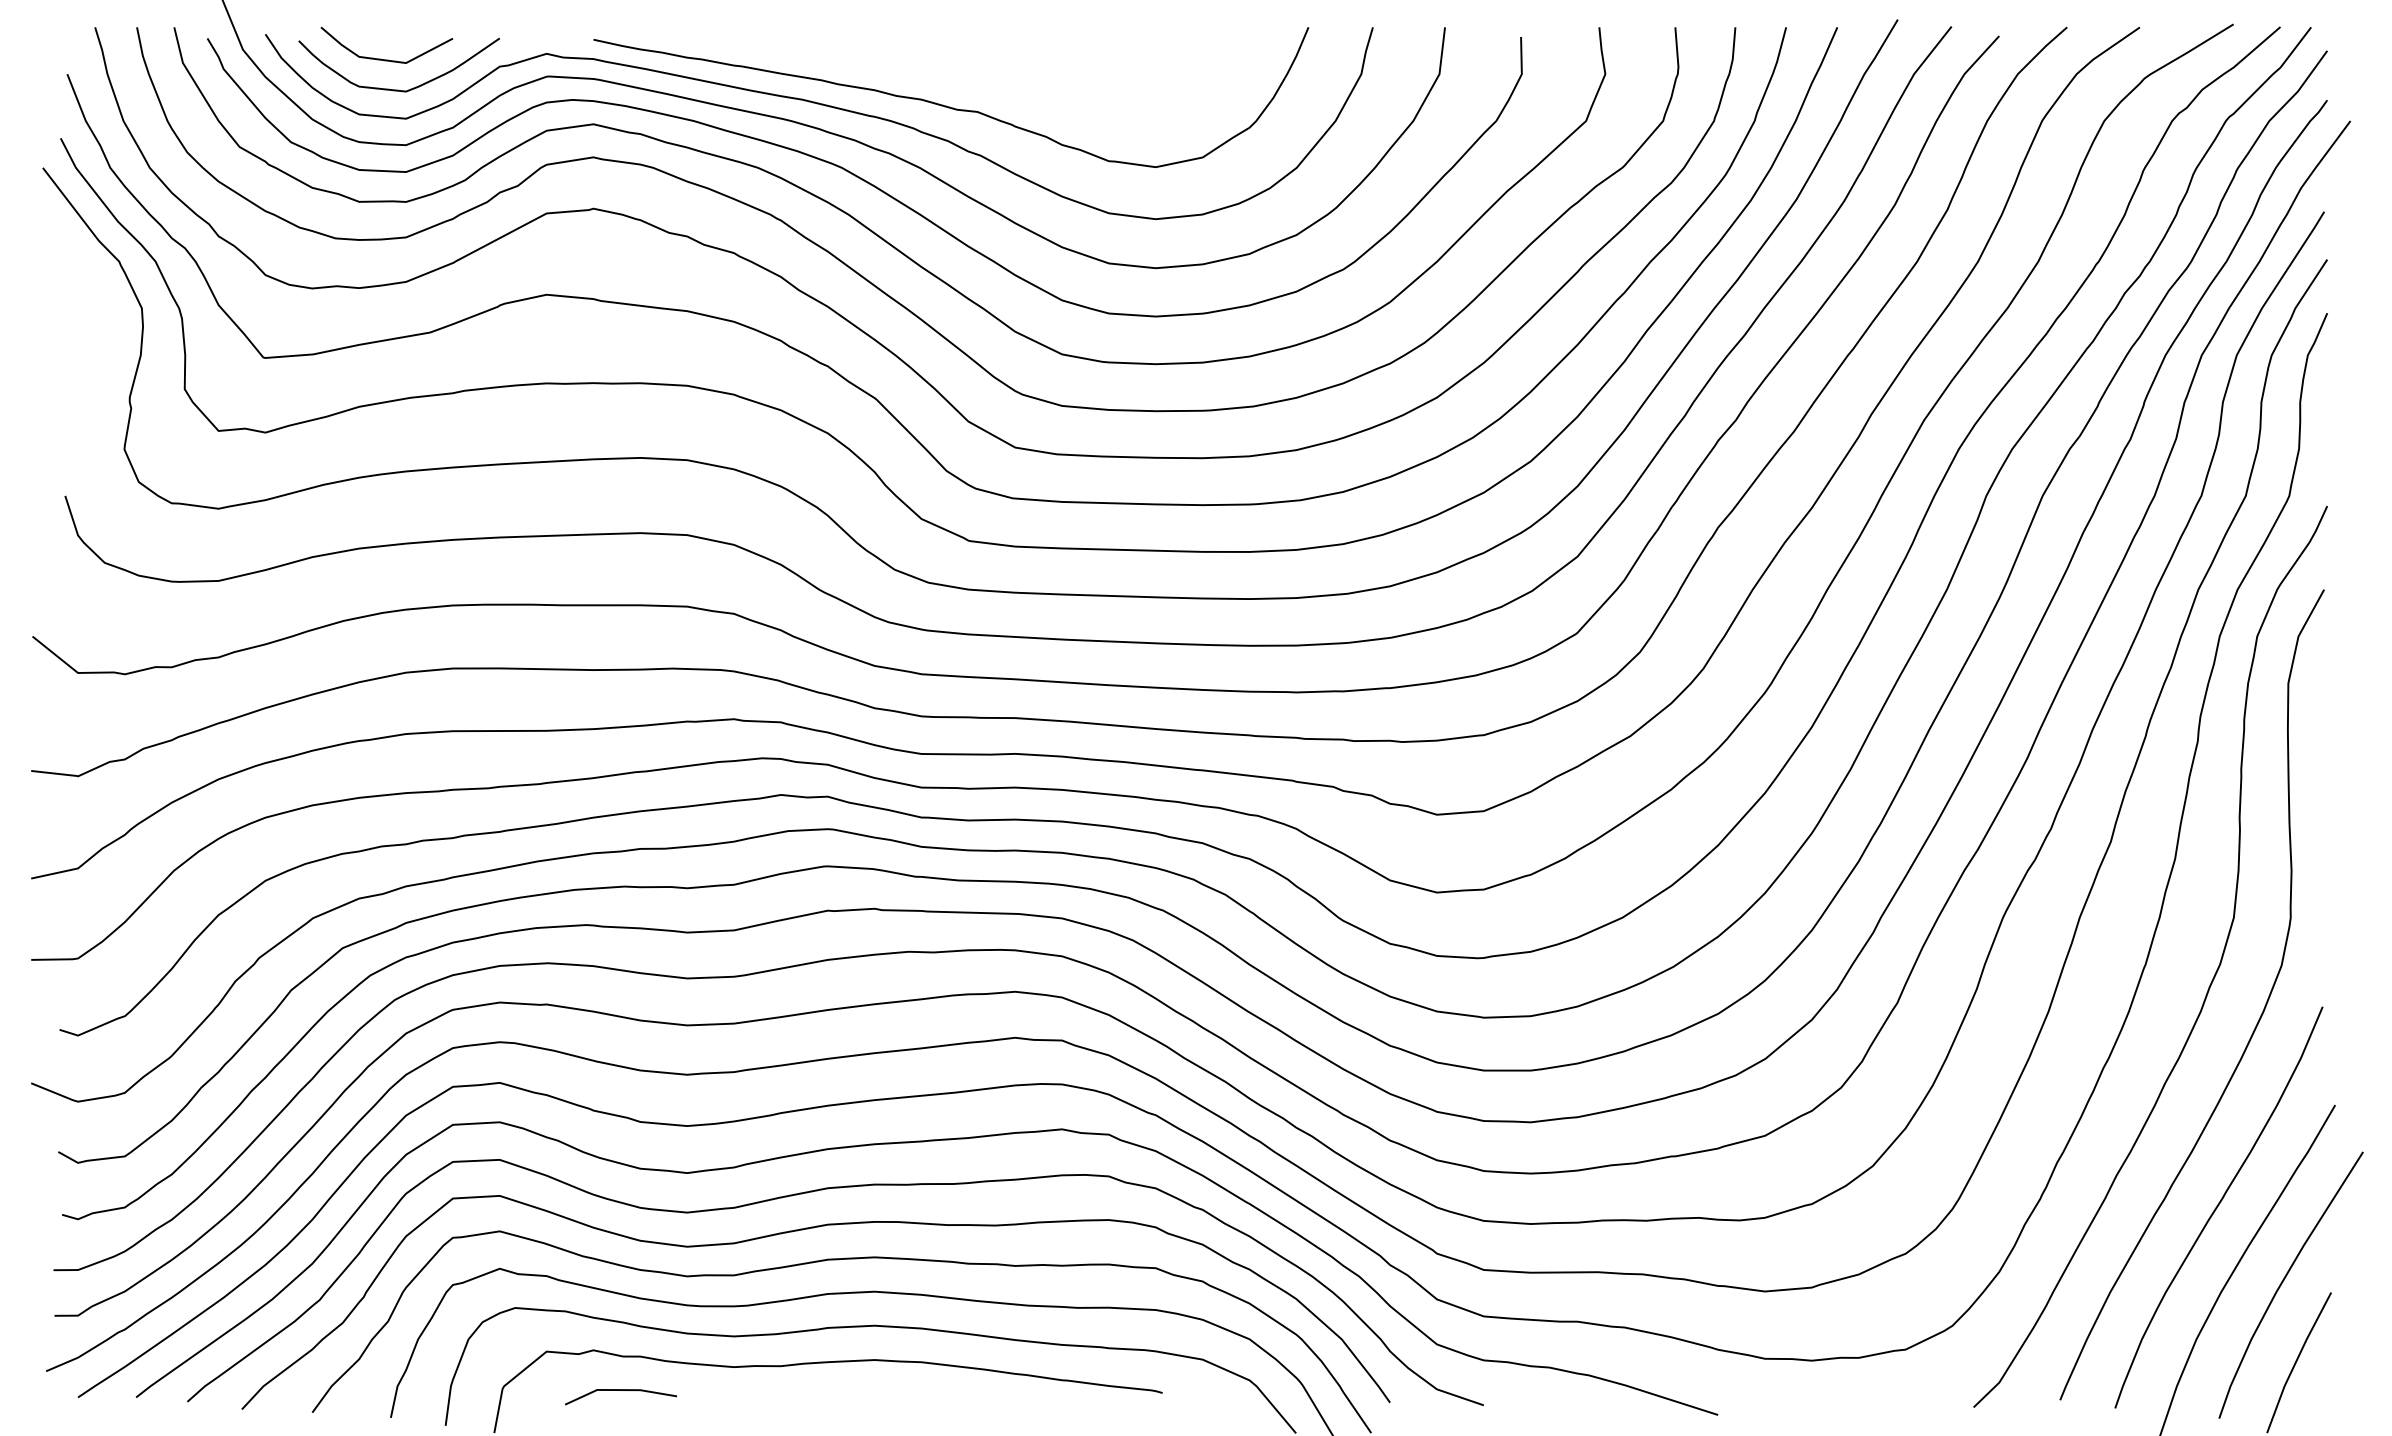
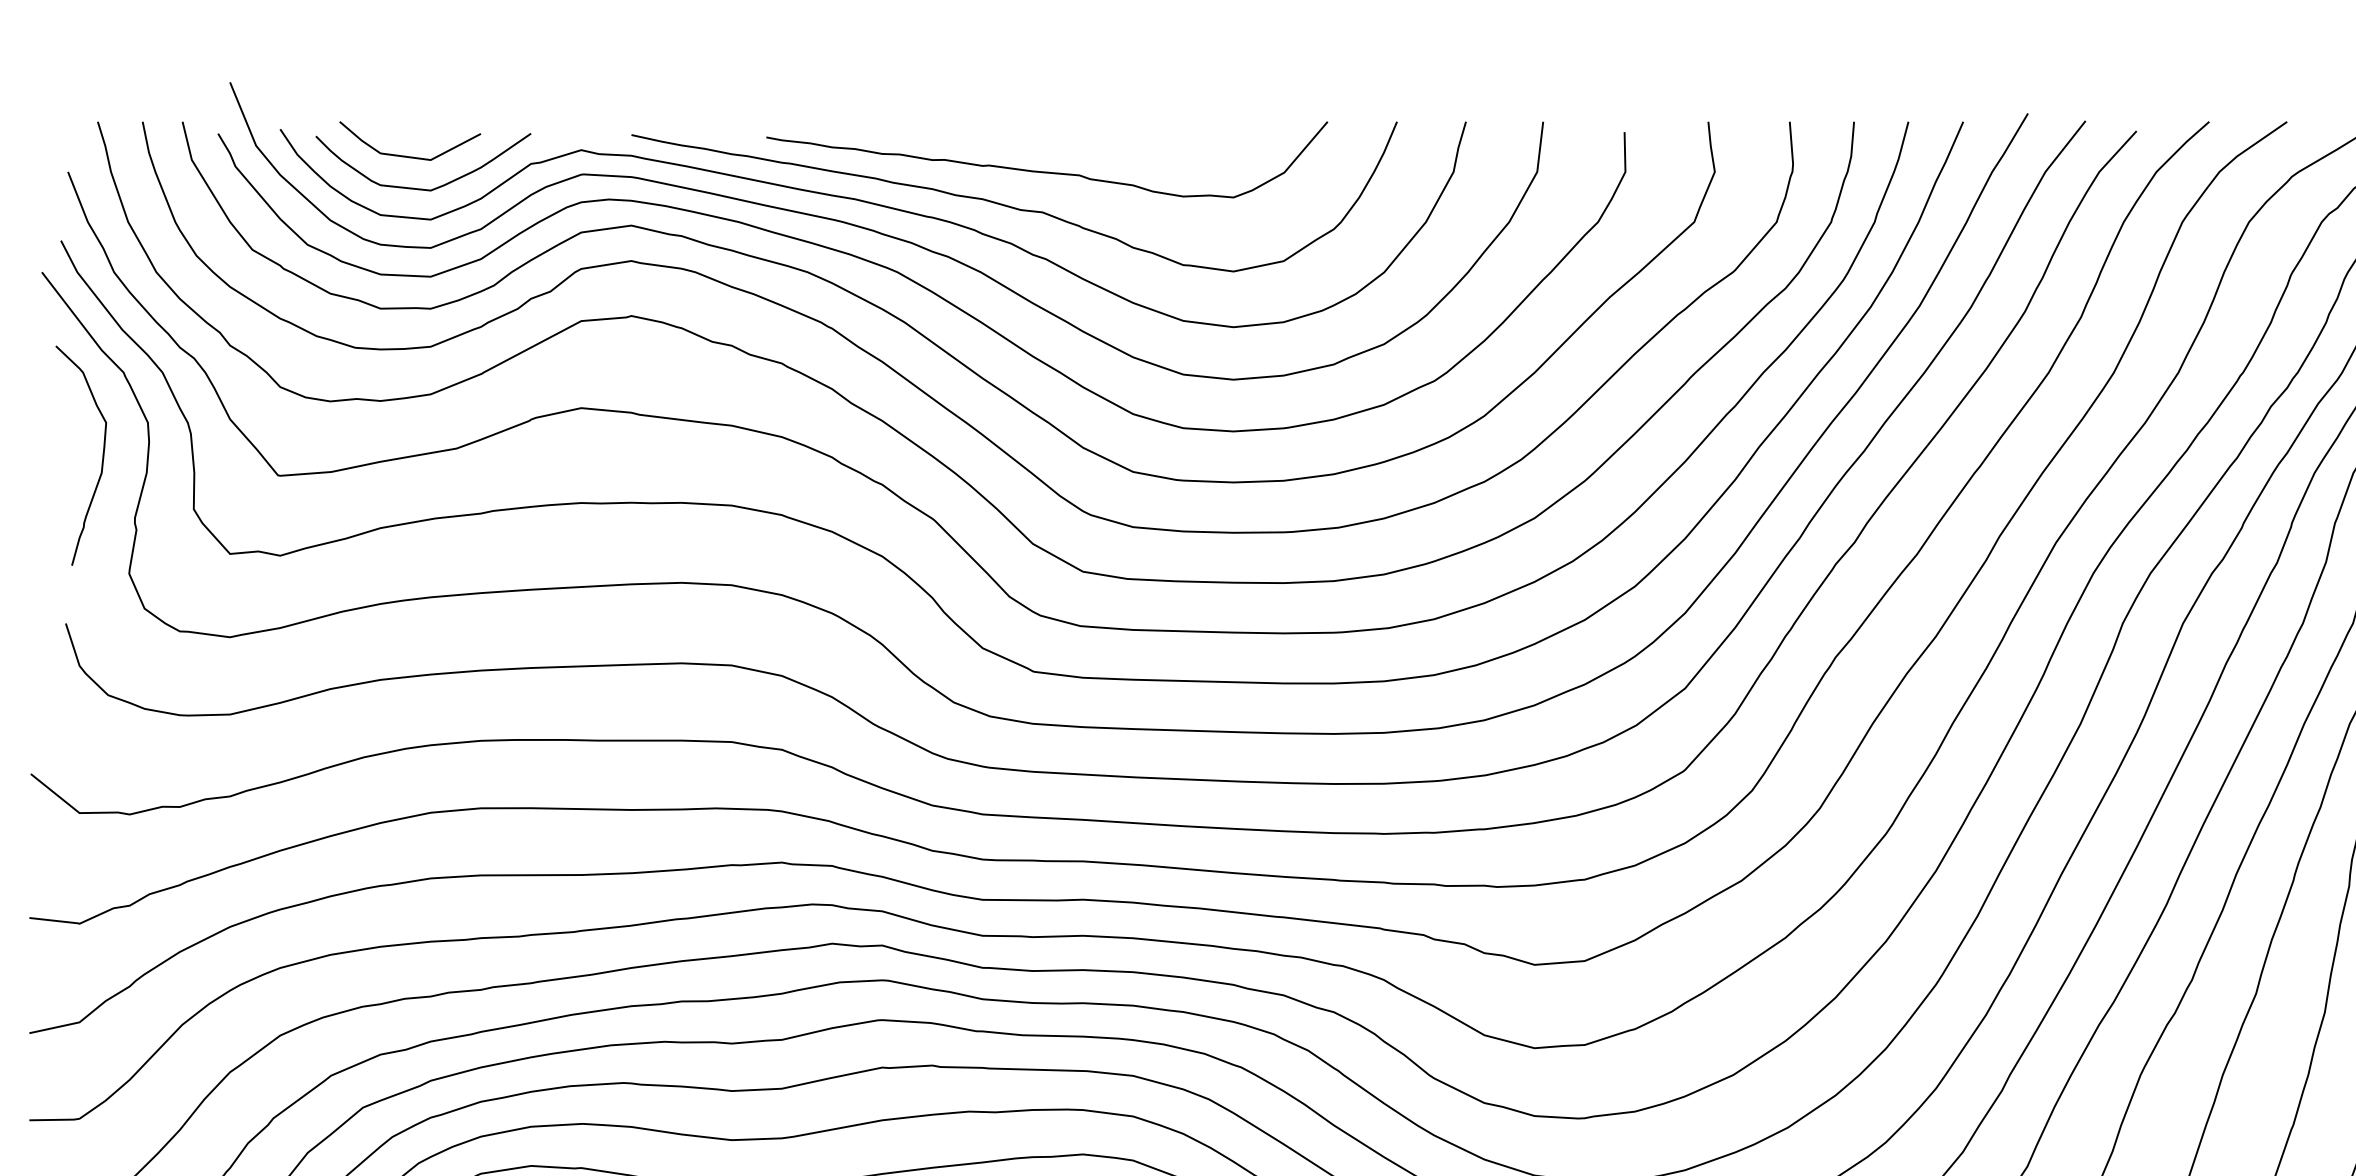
curve: (981, 73) -> (1046, 171), added
curve: (99, 338) -> (102, 454), added

